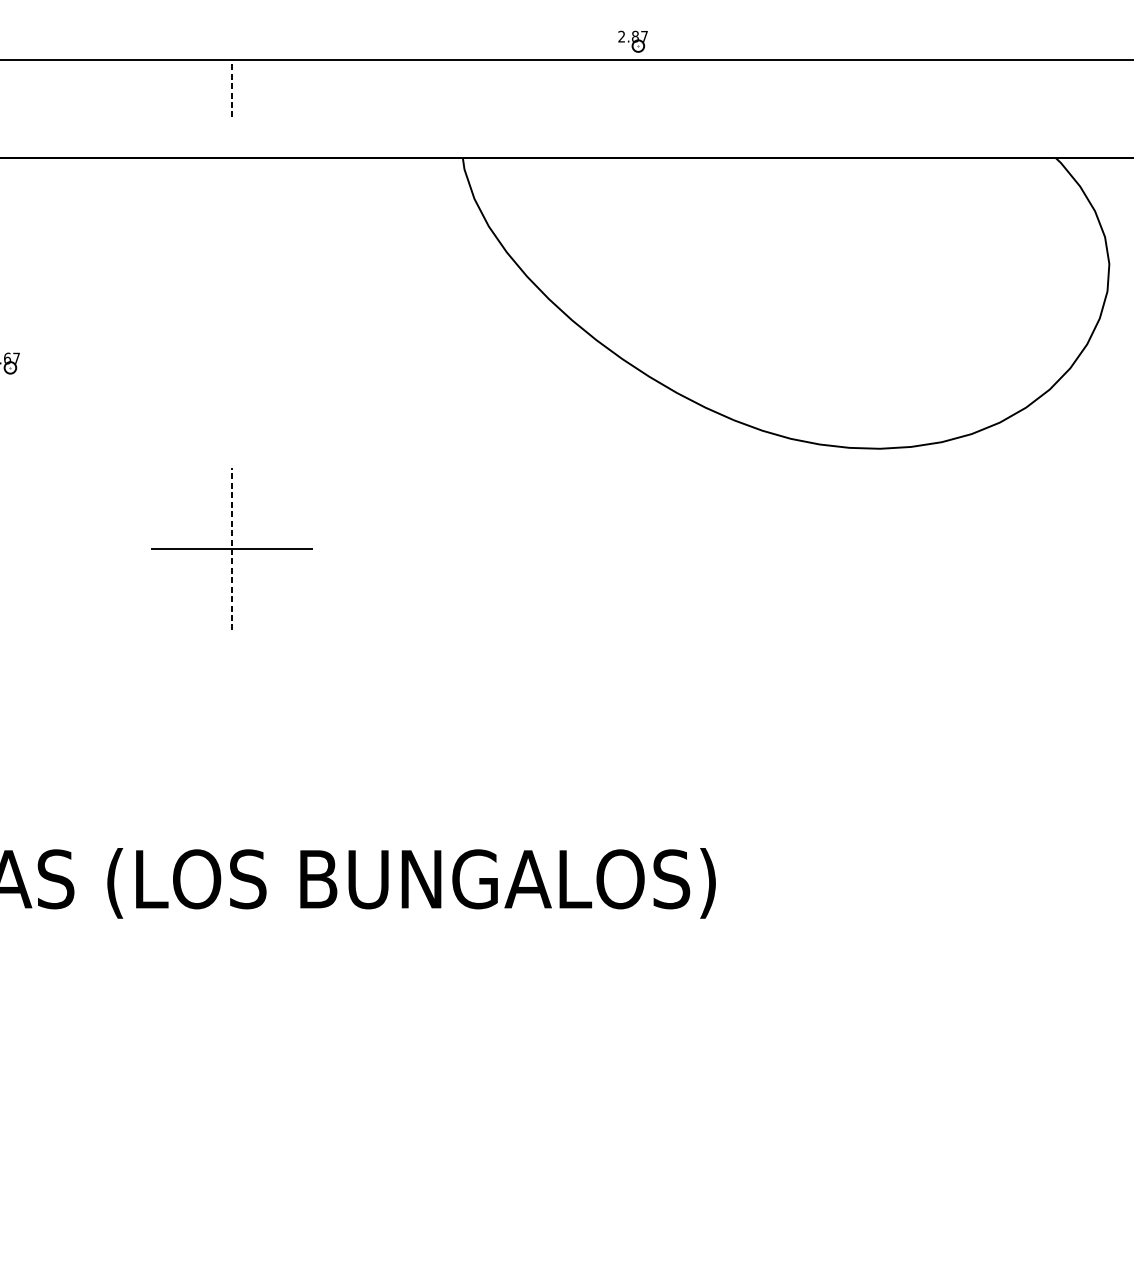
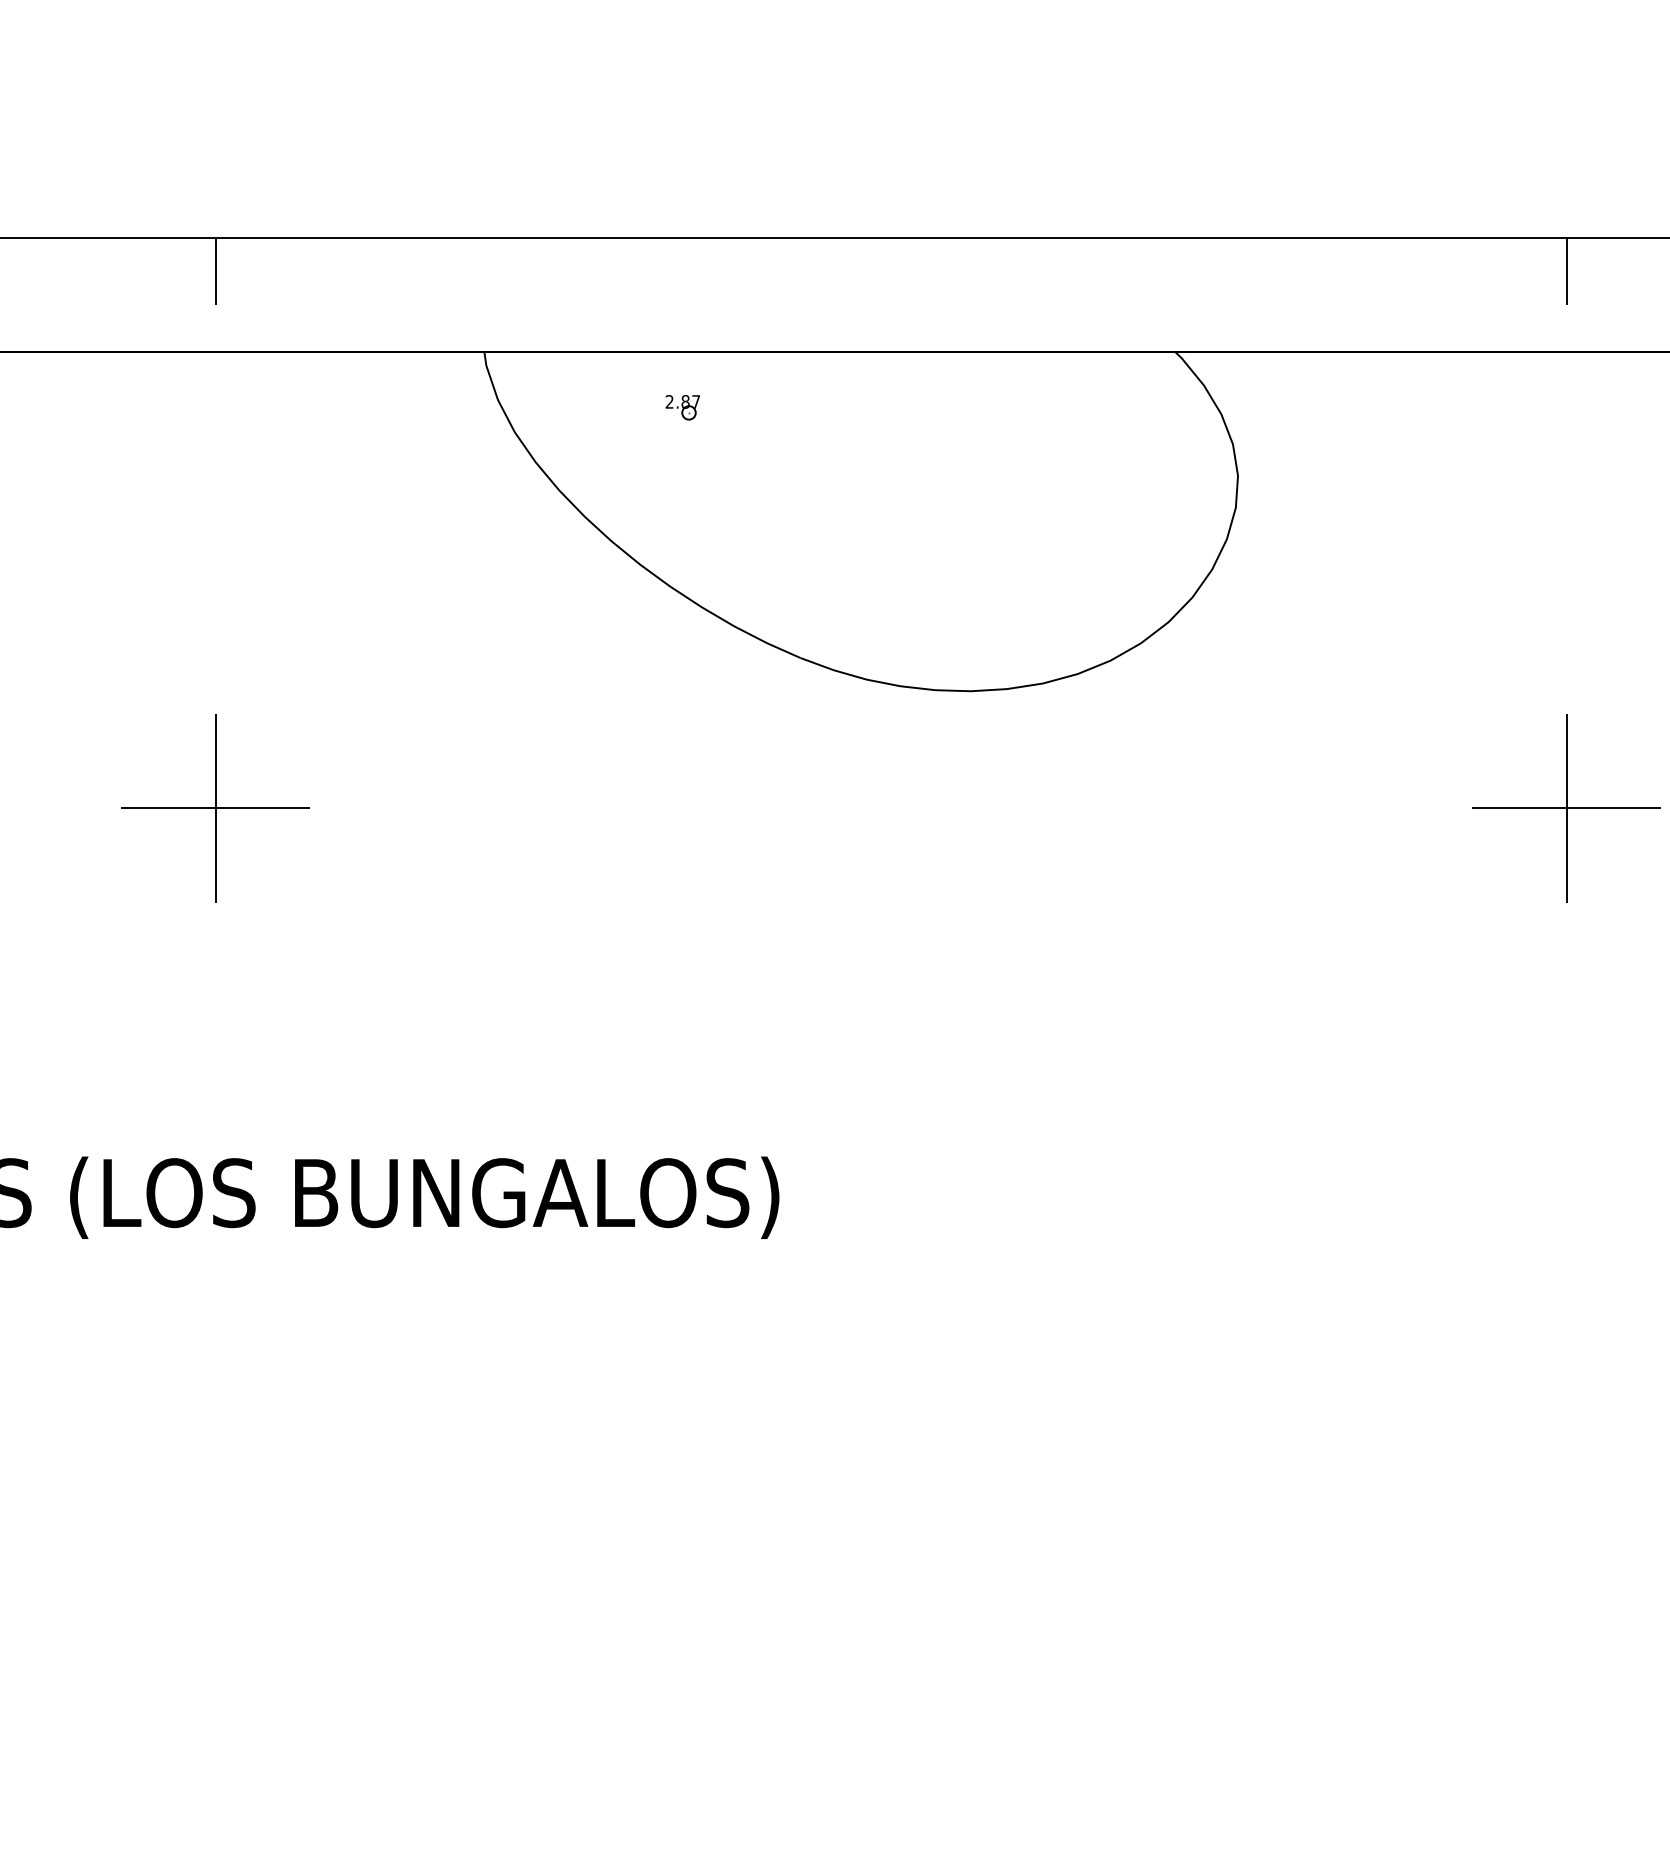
part: (632, 41) -> (682, 407), moved
line: (232, 88) -> (215, 271), dashed -> solid
line: (232, 549) -> (215, 808), dashed -> solid

